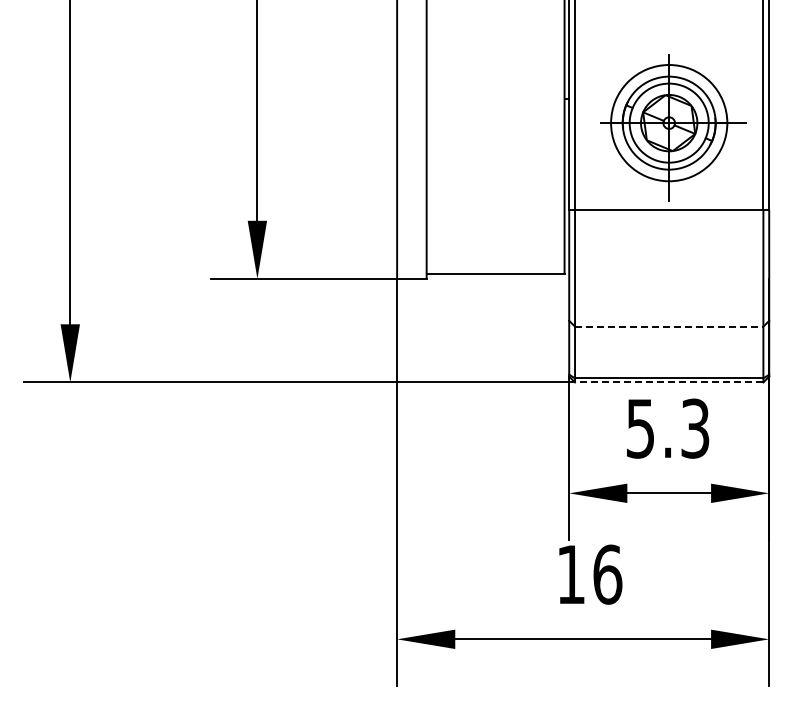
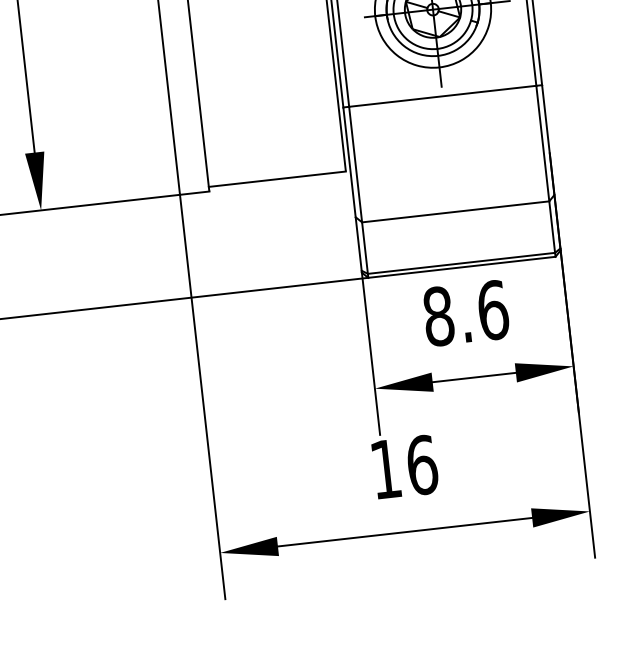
line: (669, 326) -> (455, 211), dashed -> solid
line: (668, 382) -> (461, 267), dashed -> solid
text: (668, 428) -> (466, 313), 5.3 -> 8.6

